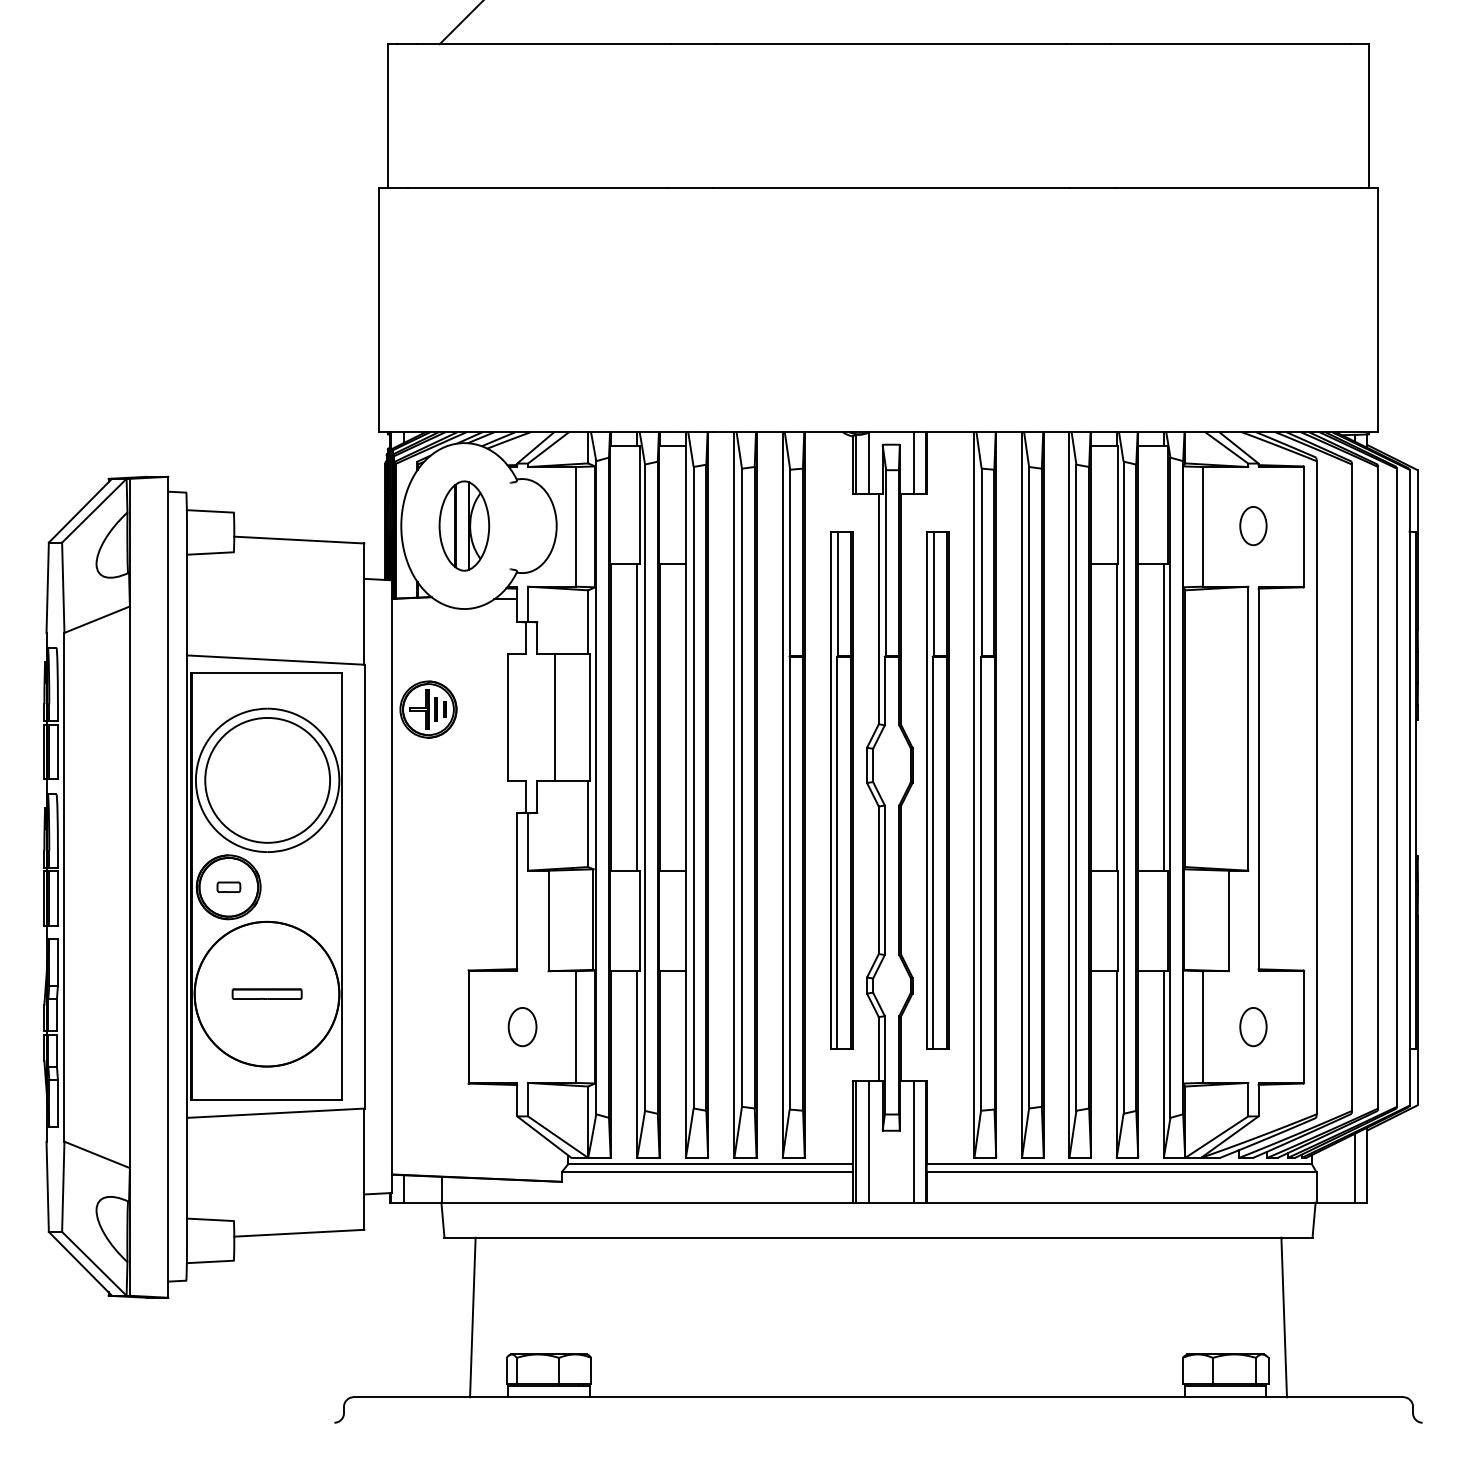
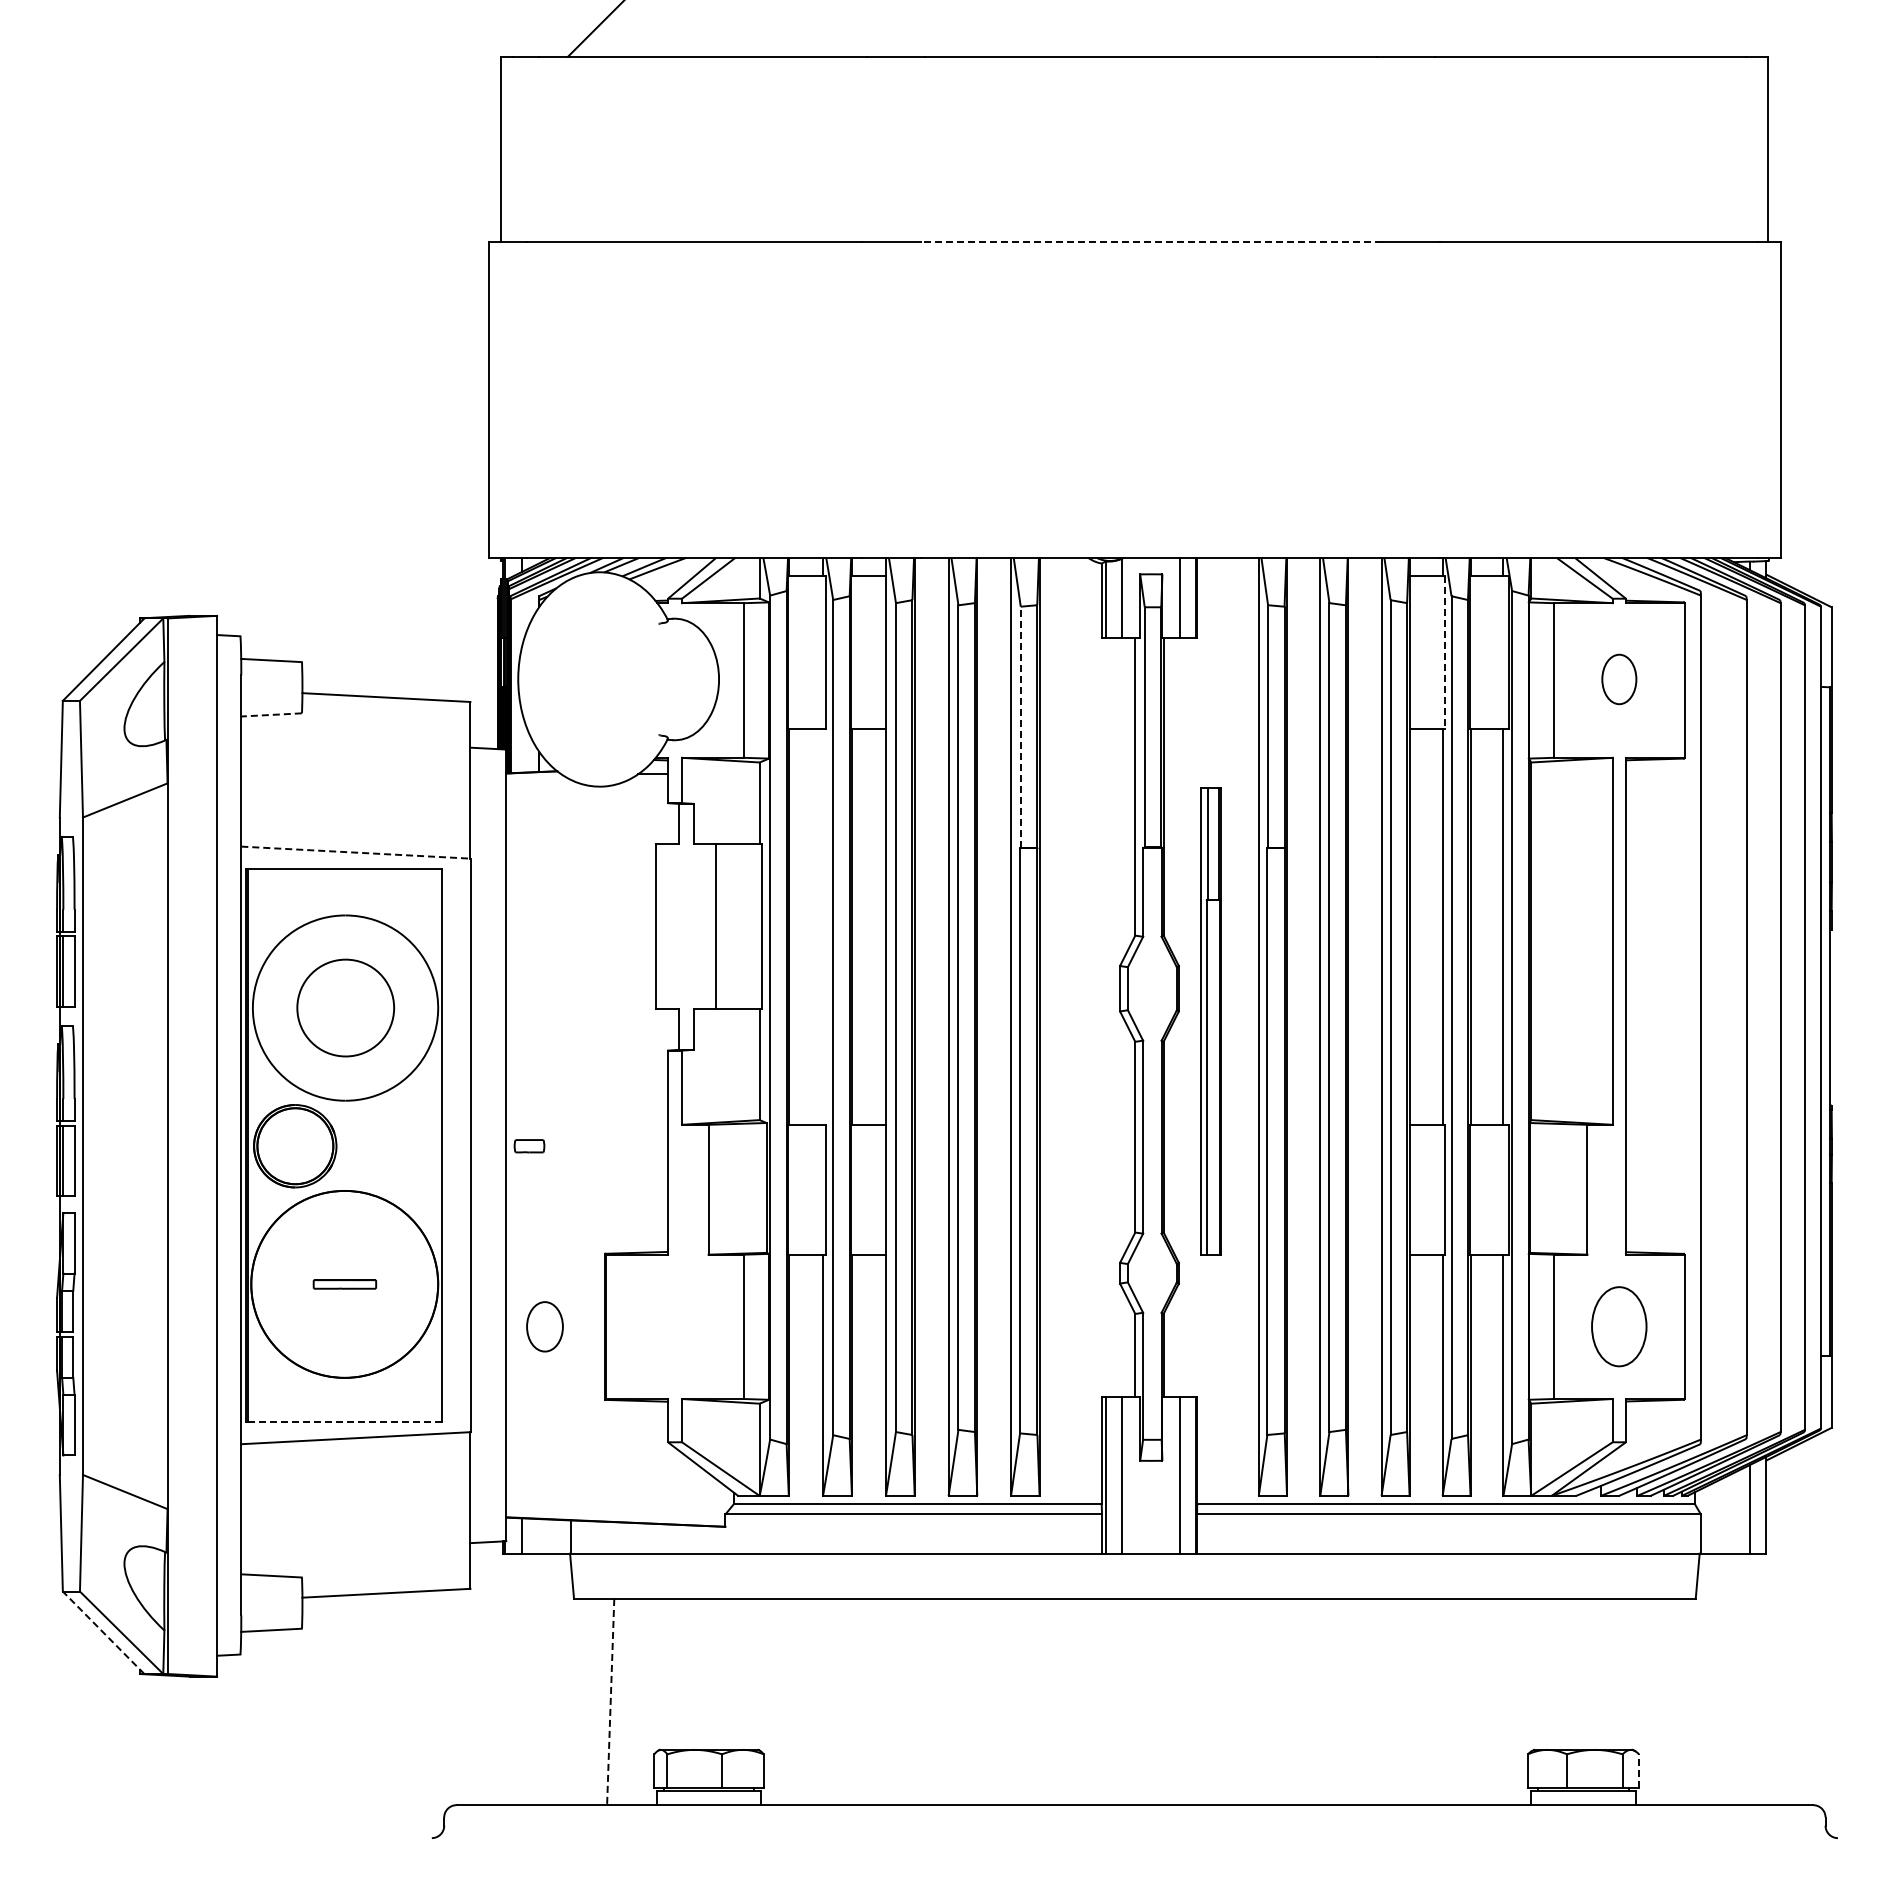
line: (891, 187) -> (1151, 242), solid -> dashed
line: (1118, 505) -> (1444, 652), solid -> dashed
part: (464, 526) -> (599, 679), removed
line: (210, 553) -> (271, 714), solid -> dashed
line: (789, 563) -> (1020, 727), solid -> dashed
line: (276, 659) -> (356, 852), solid -> dashed
part: (428, 709) -> (553, 916), removed
line: (637, 717) -> (823, 926), removed
part: (267, 779) -> (345, 1007), size x0.6
part: (841, 790) -> (1087, 1021), removed
part: (937, 790) -> (1210, 1021), size x0.7
part: (228, 887) -> (529, 1146), moved
part: (266, 994) -> (344, 1284), size x0.7
part: (522, 1026) -> (544, 1326), moved
part: (1253, 1026) -> (1619, 1326), size x1.6
line: (266, 1100) -> (344, 1421), solid -> dashed
line: (80, 1263) -> (103, 1632), solid -> dashed
line: (472, 1317) -> (610, 1702), solid -> dashed
line: (1283, 1317) -> (1658, 1701), removed
line: (1269, 1371) -> (1639, 1771), solid -> dashed

